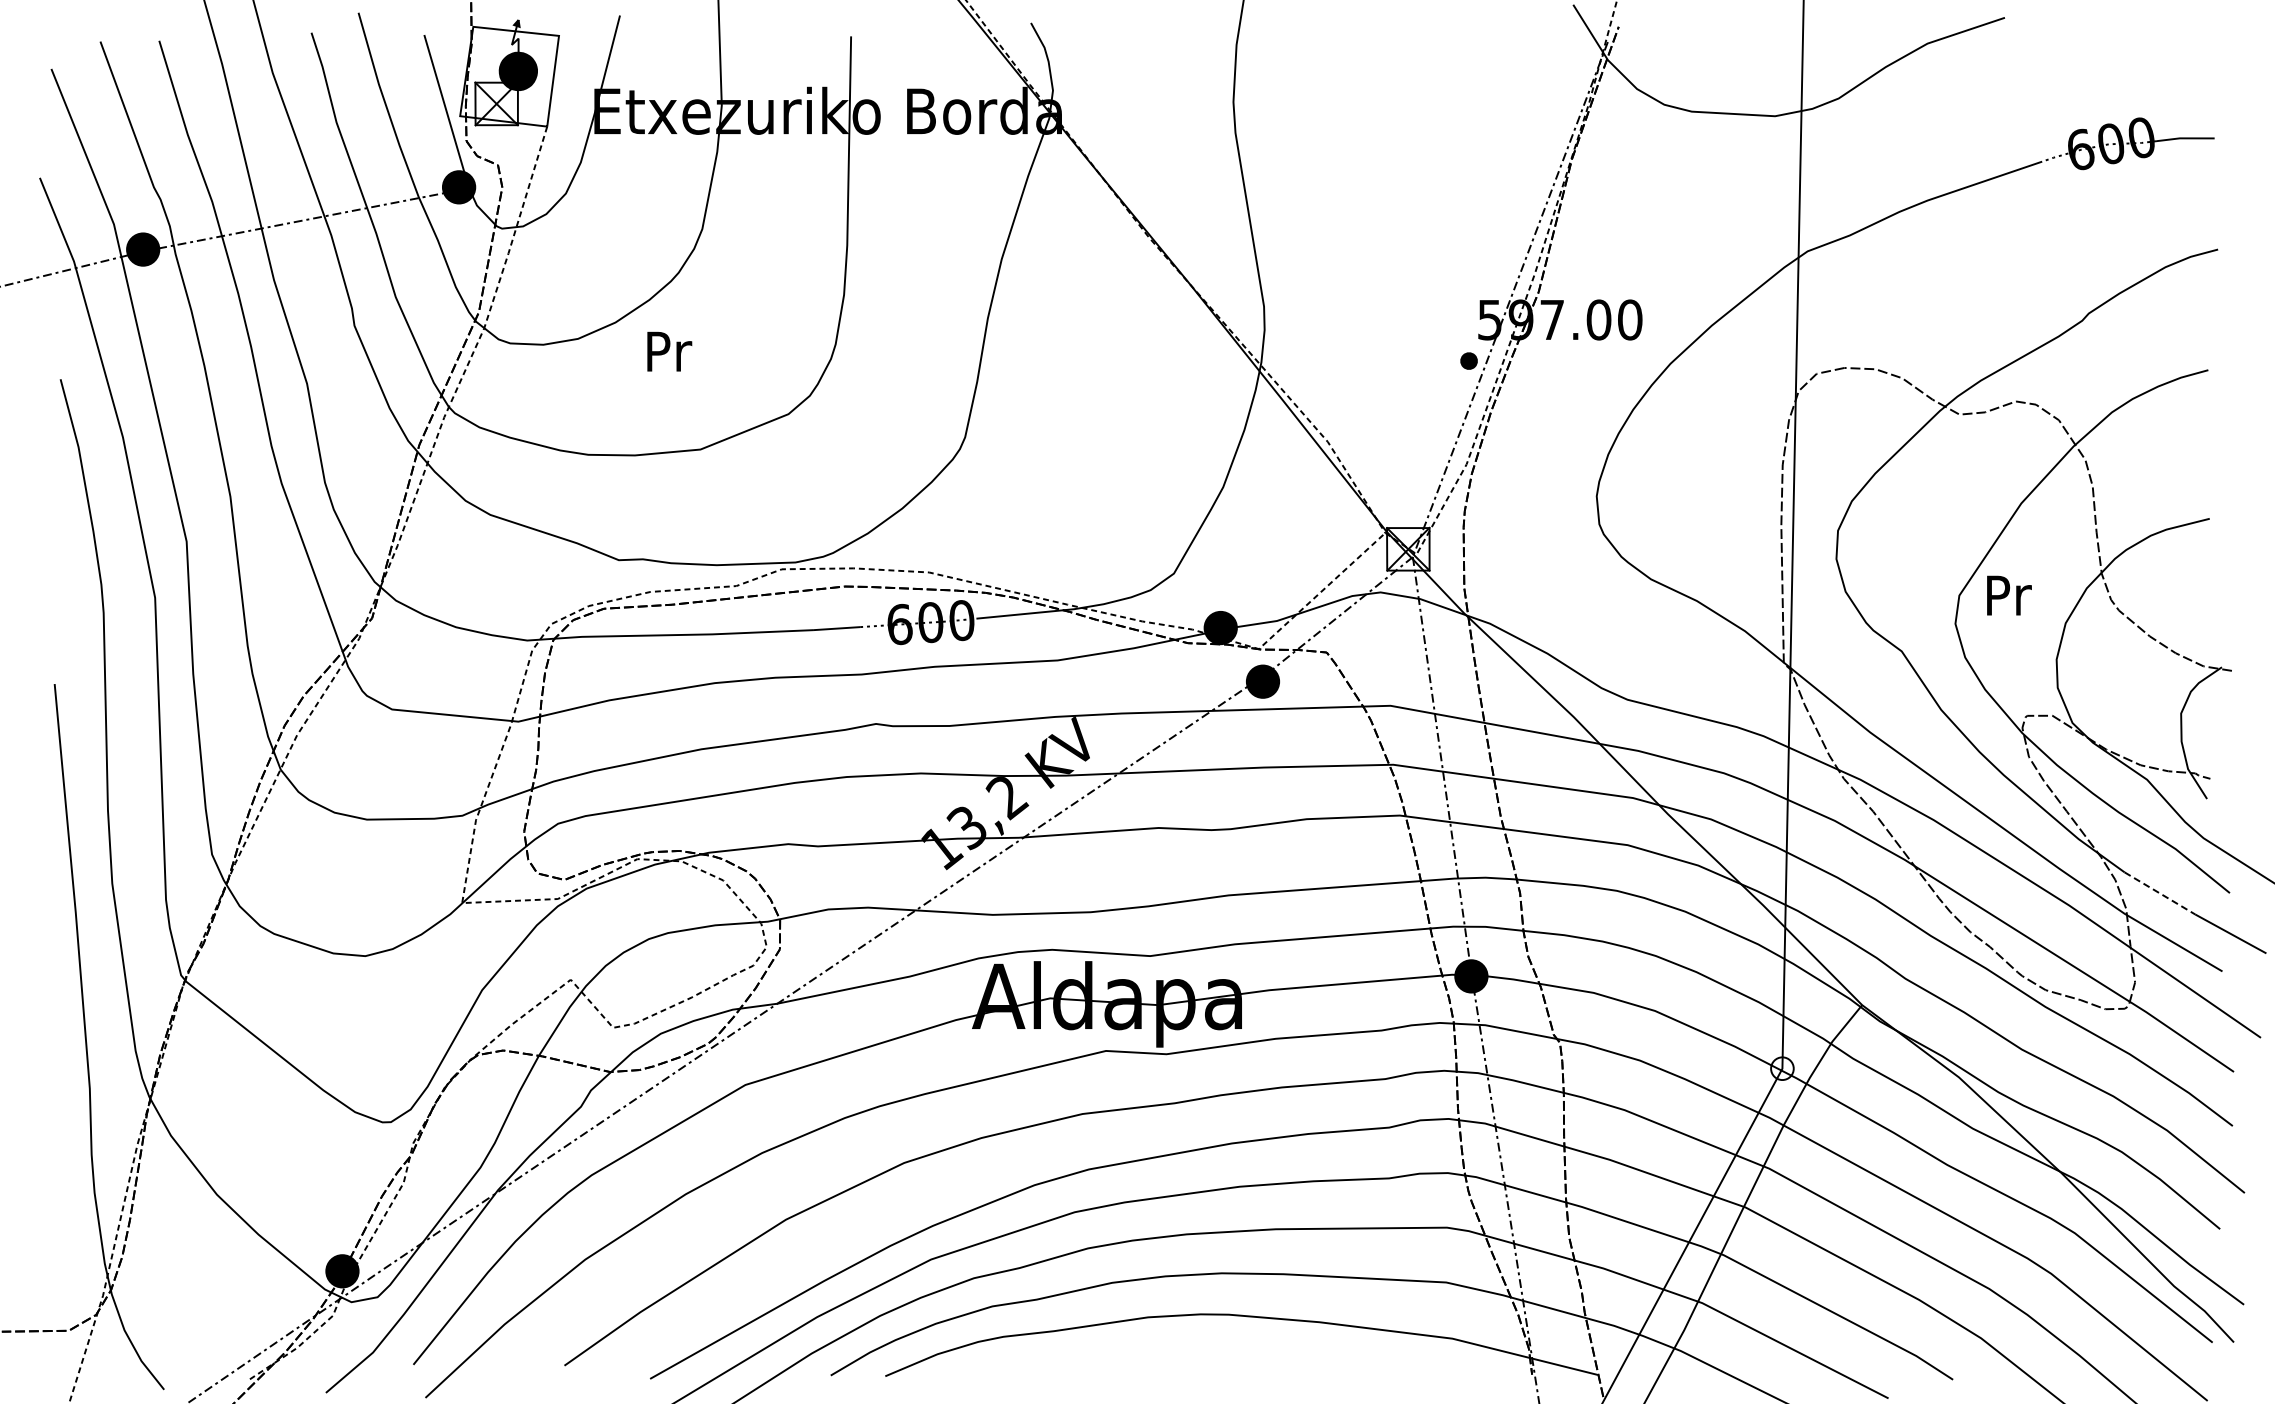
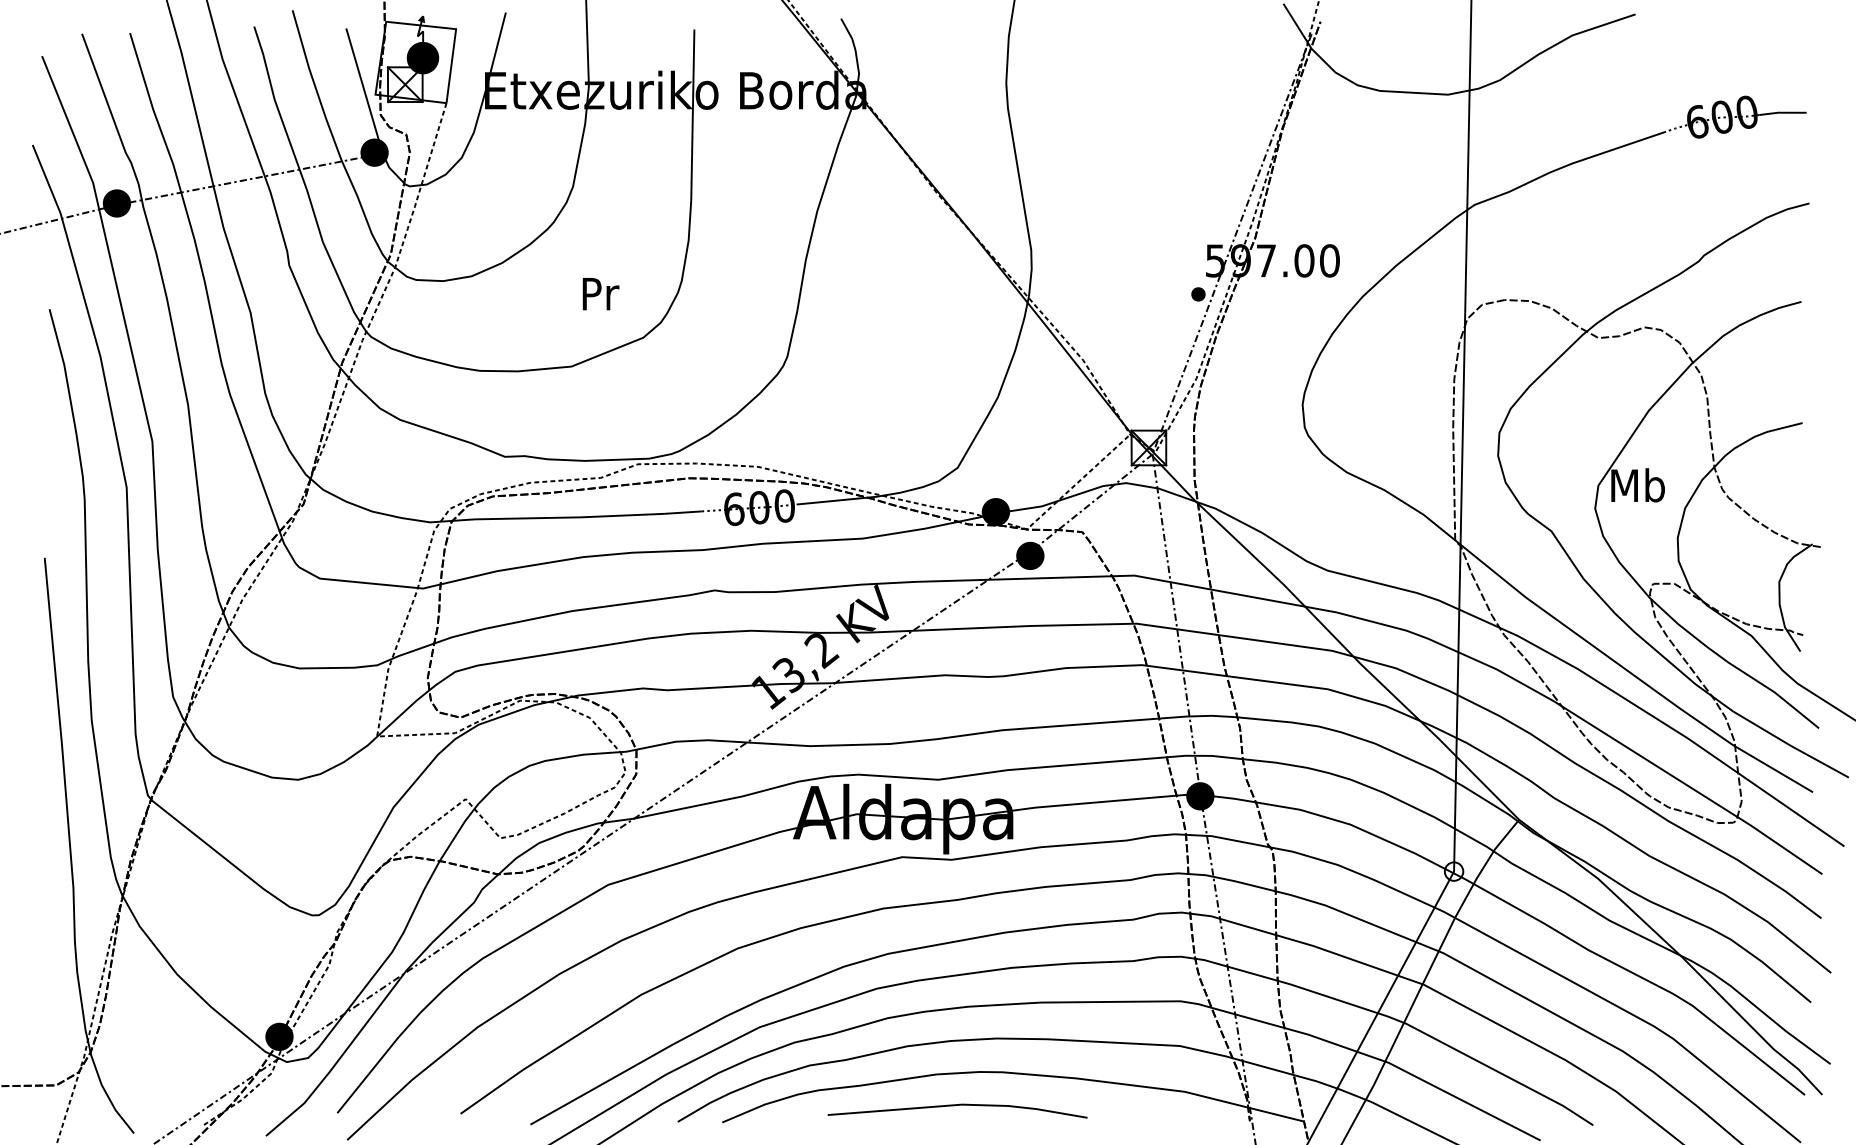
text: (669, 351) -> (600, 293), moved
text: (2007, 595) -> (1637, 485), Pr -> Mb
line: (2160, 893) -> (1762, 728), dashed -> solid
line: (1173, 1355) -> (957, 1105), added

